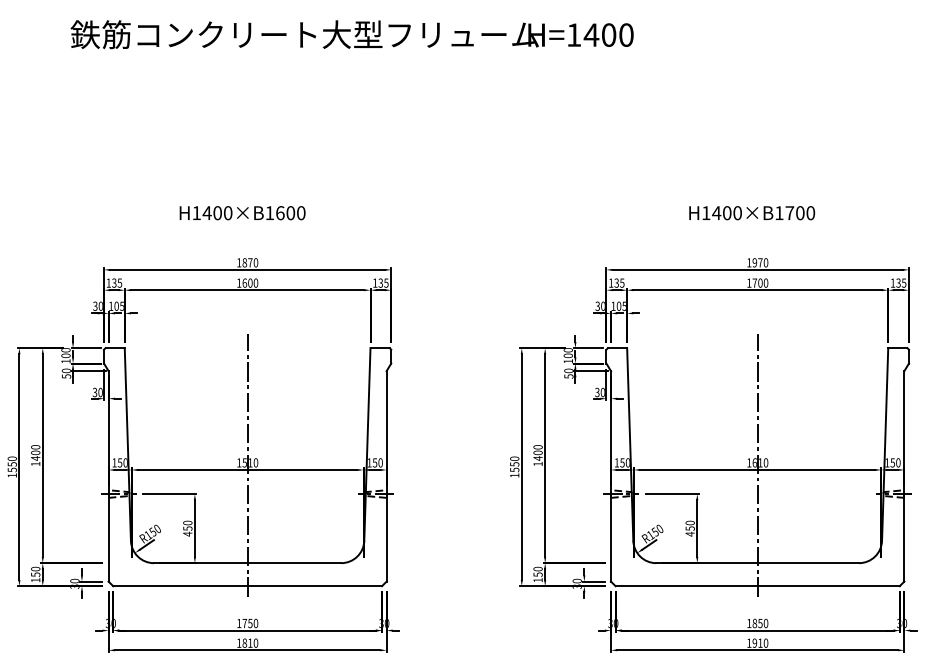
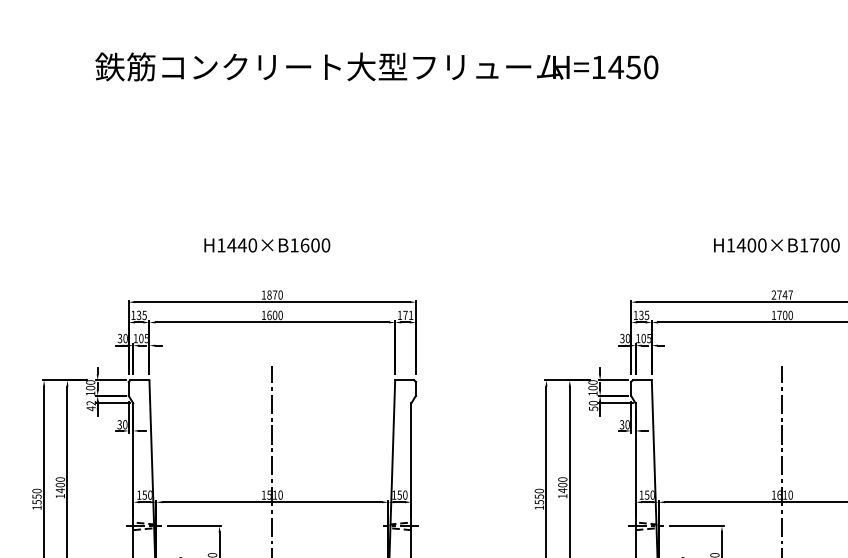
text: (608, 34) -> (633, 66), H=1400 -> H=1450
text: (217, 213) -> (242, 245), H1400×B1600 -> H1440×B1600
text: (757, 262) -> (782, 294), 1970 -> 2747
text: (383, 282) -> (408, 314), 135 -> 171
text: (66, 373) -> (91, 405), 50 -> 42

